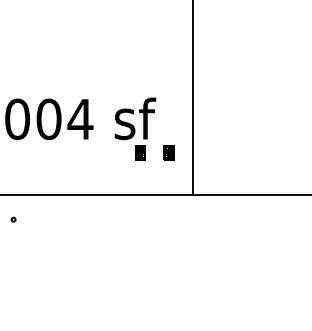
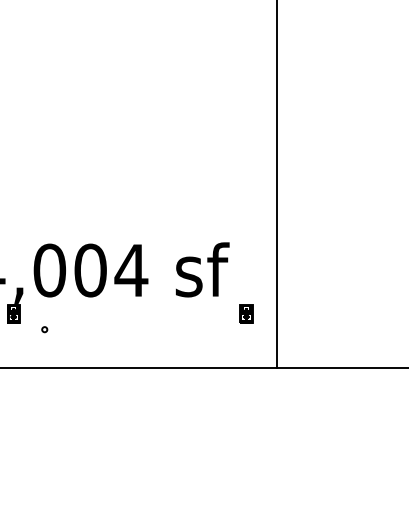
part: (140, 152) -> (209, 313), removed
circle: (13, 219) -> (44, 329), moved

